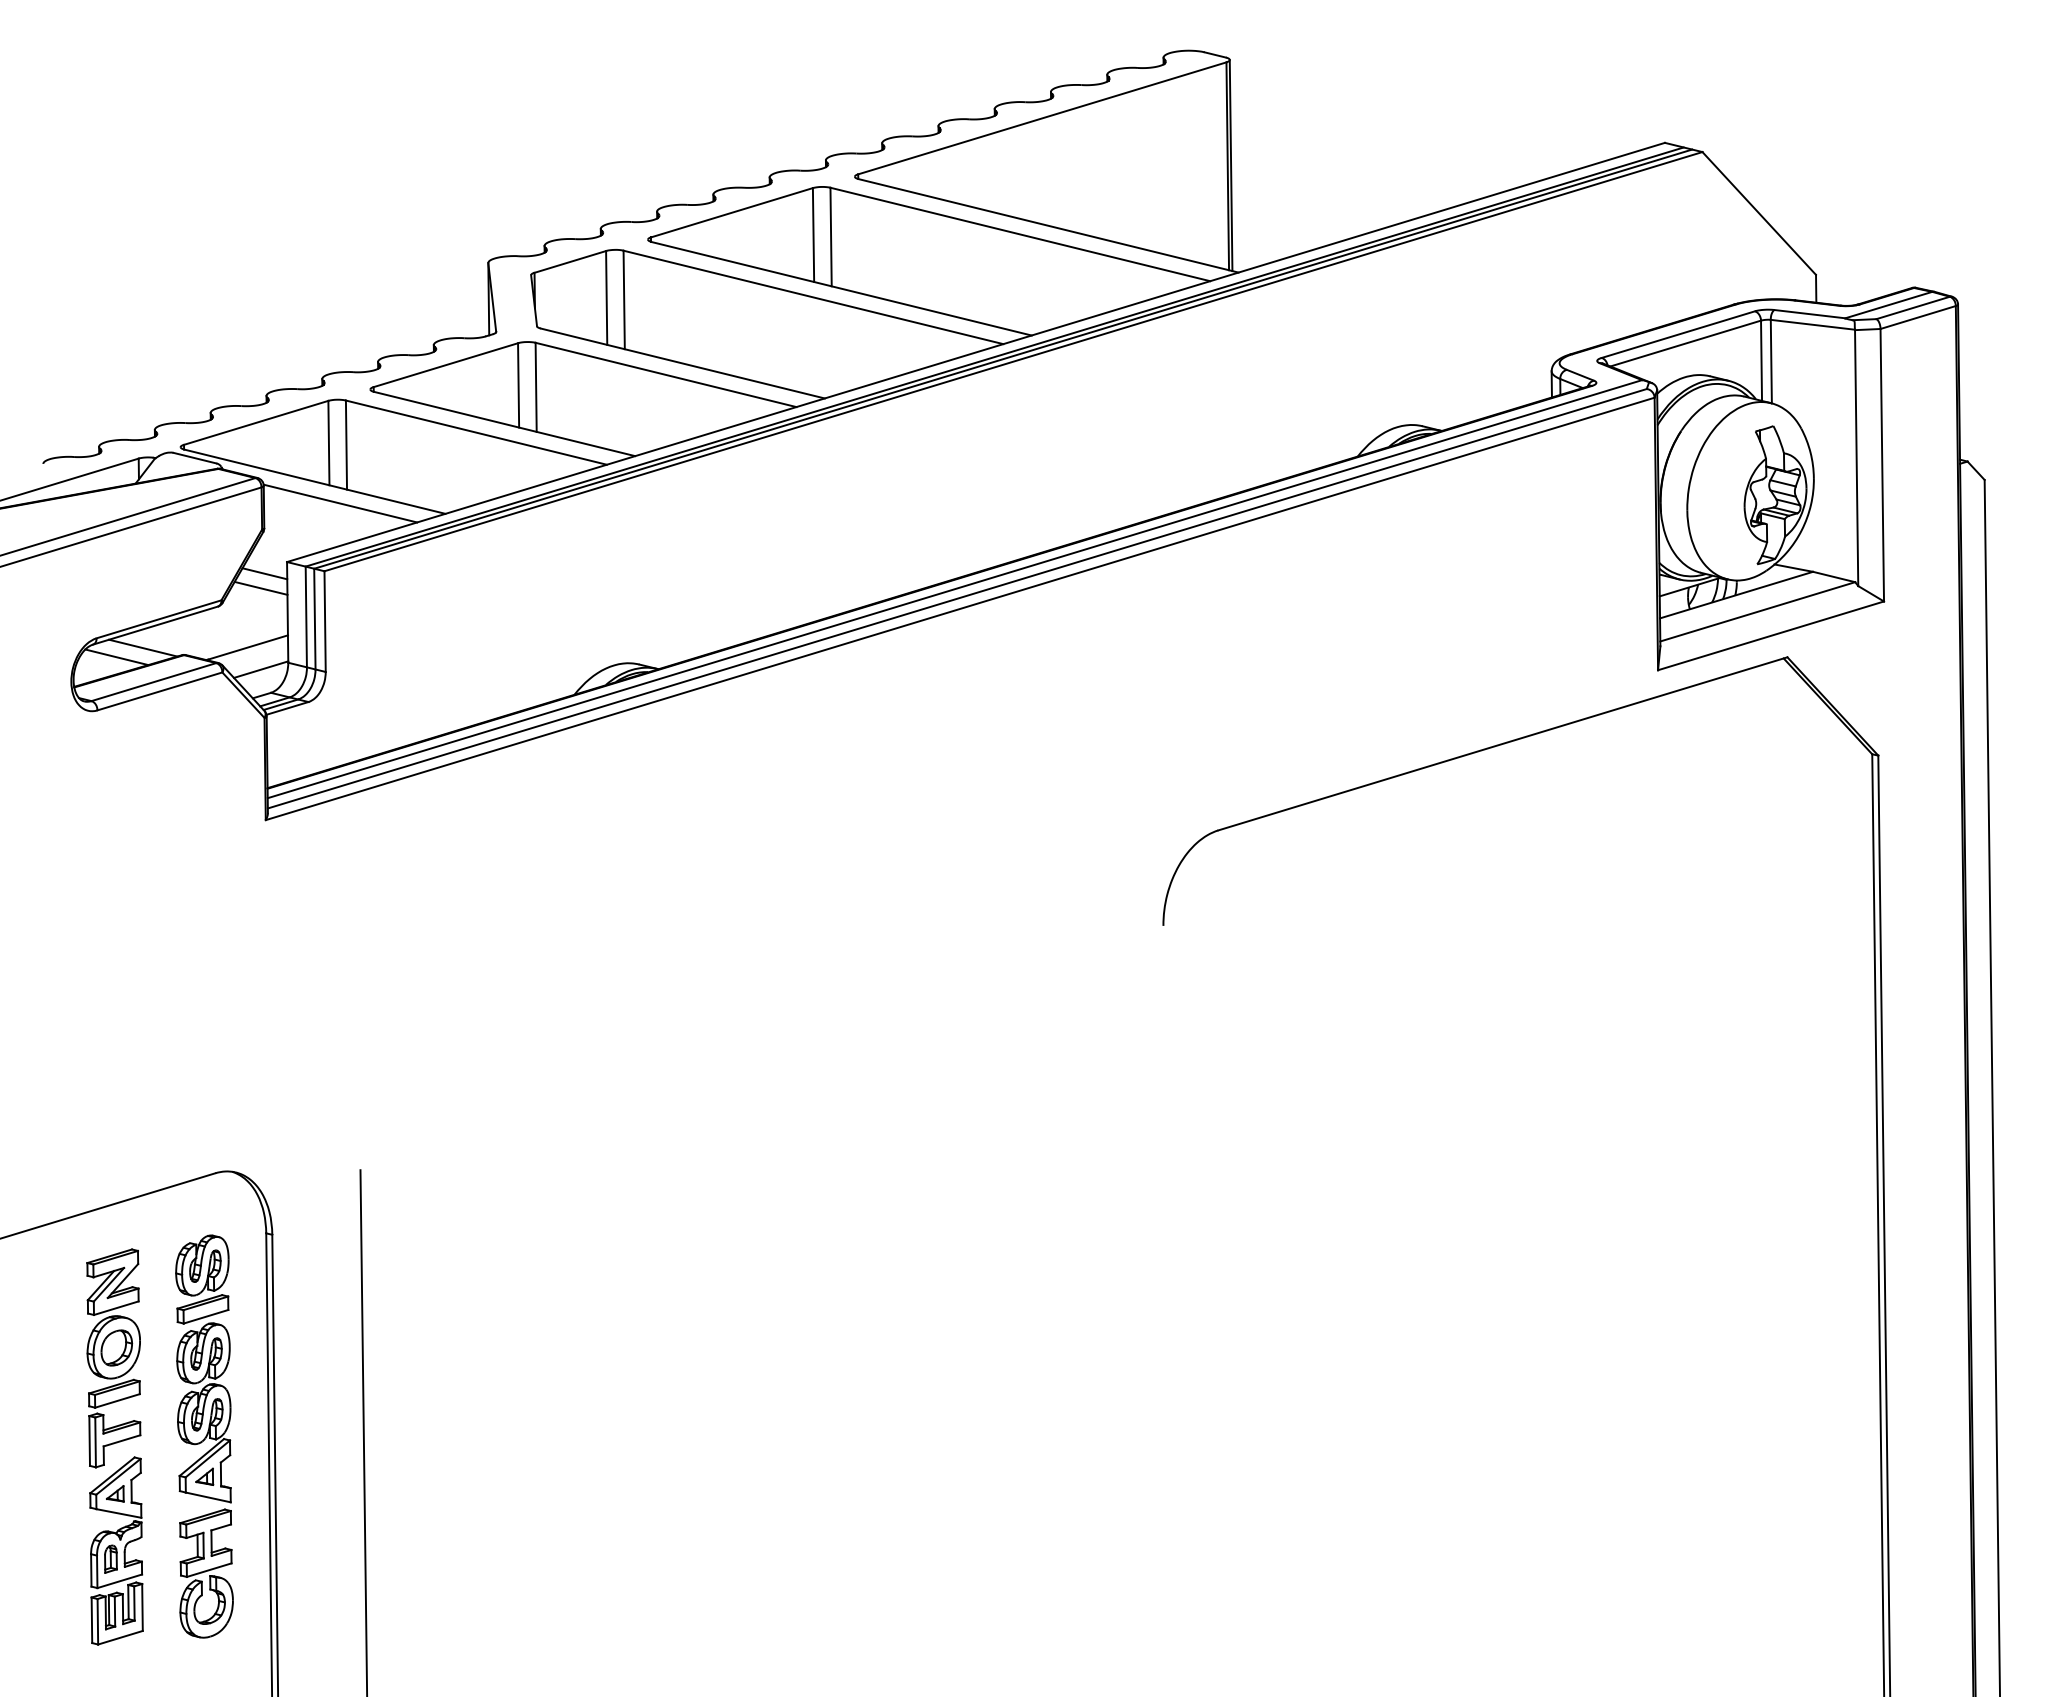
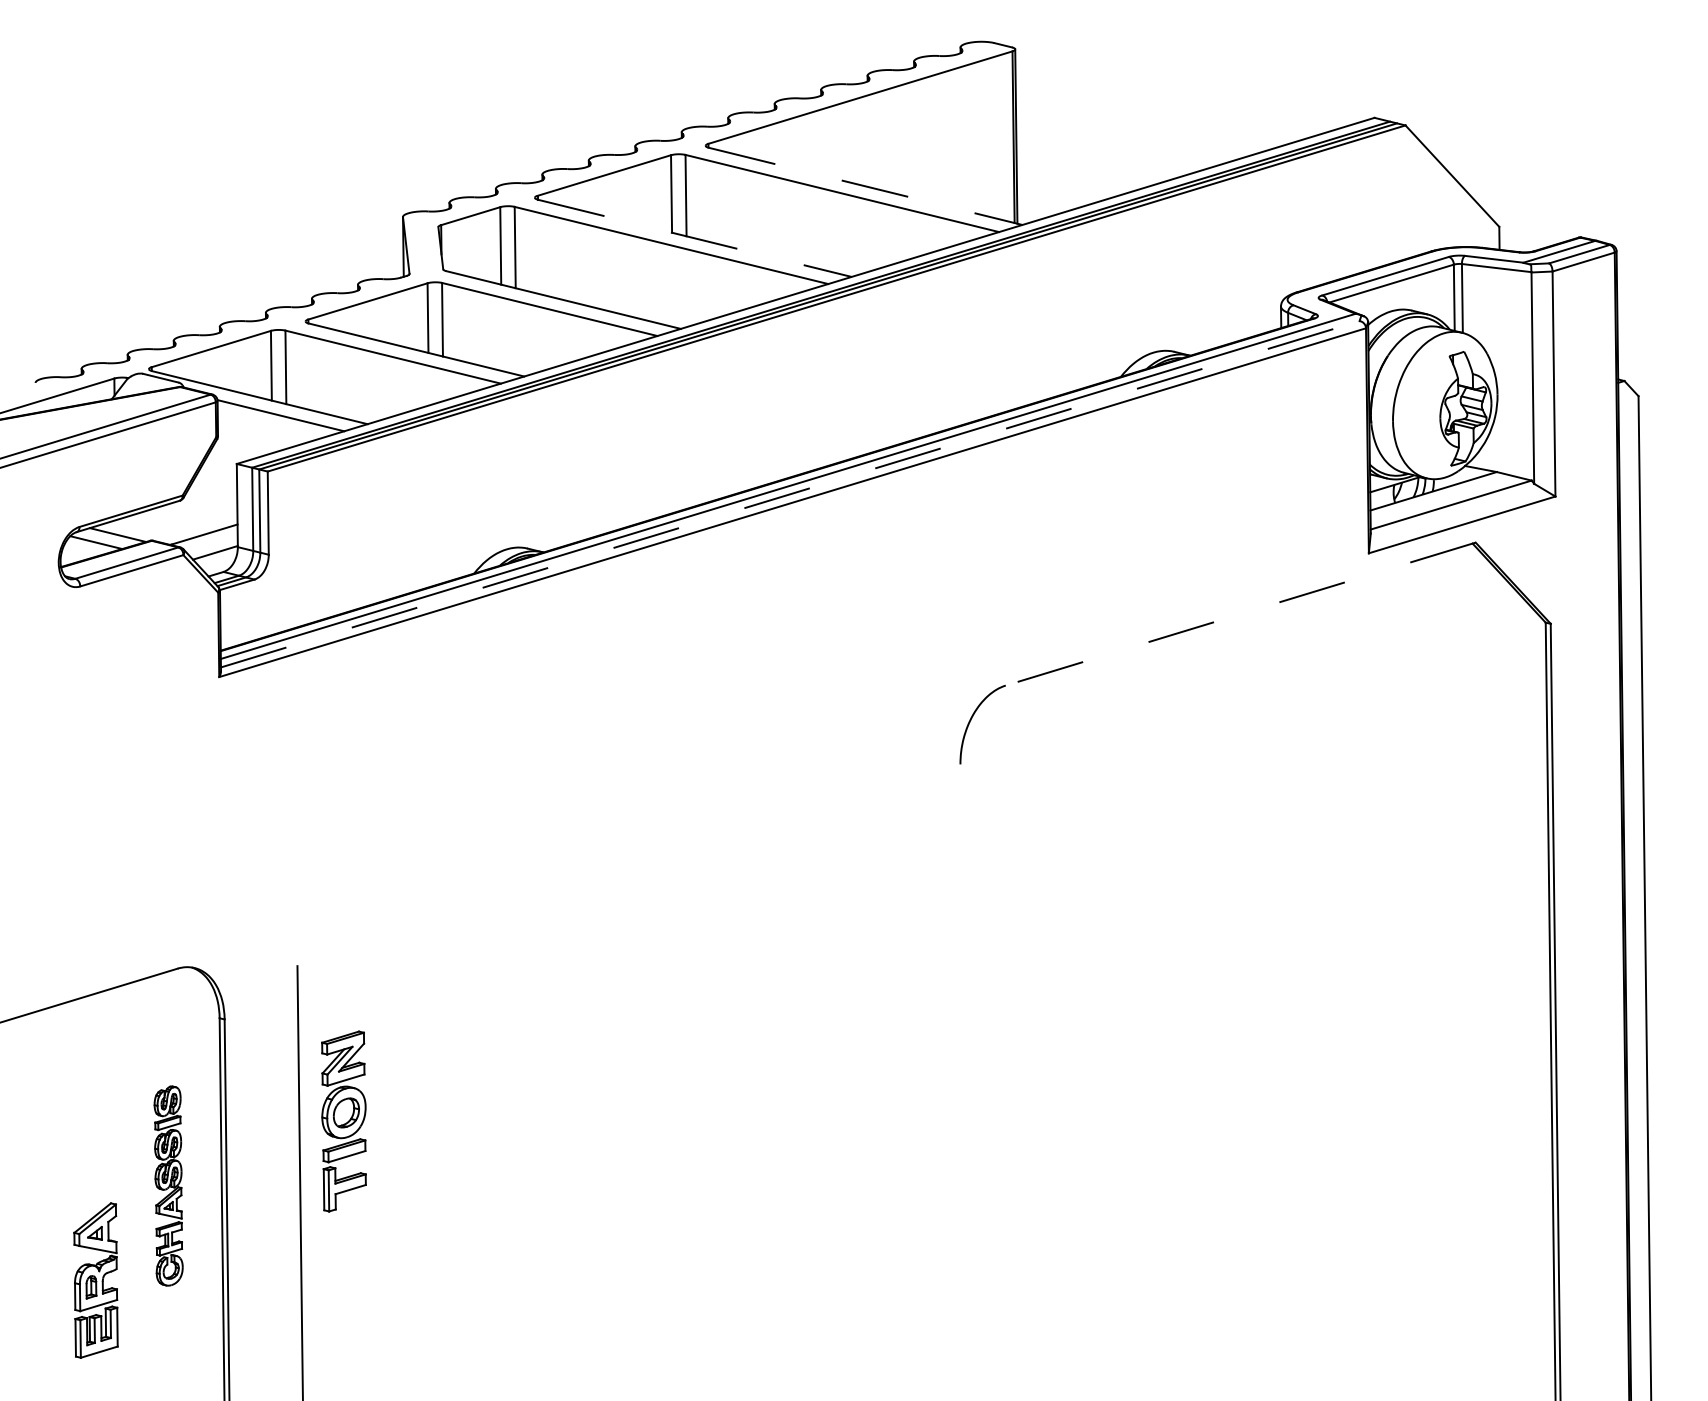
line: (1048, 225) -> (865, 186), solid -> dashed
line: (841, 288) -> (694, 238), solid -> dashed
line: (264, 573) -> (218, 473), removed
line: (260, 587) -> (214, 484), removed
line: (957, 598) -> (790, 494), solid -> dashed
line: (1502, 744) -> (1240, 614), solid -> dashed
part: (113, 1358) -> (343, 1121), moved
part: (204, 1436) -> (168, 1186), size x0.6

